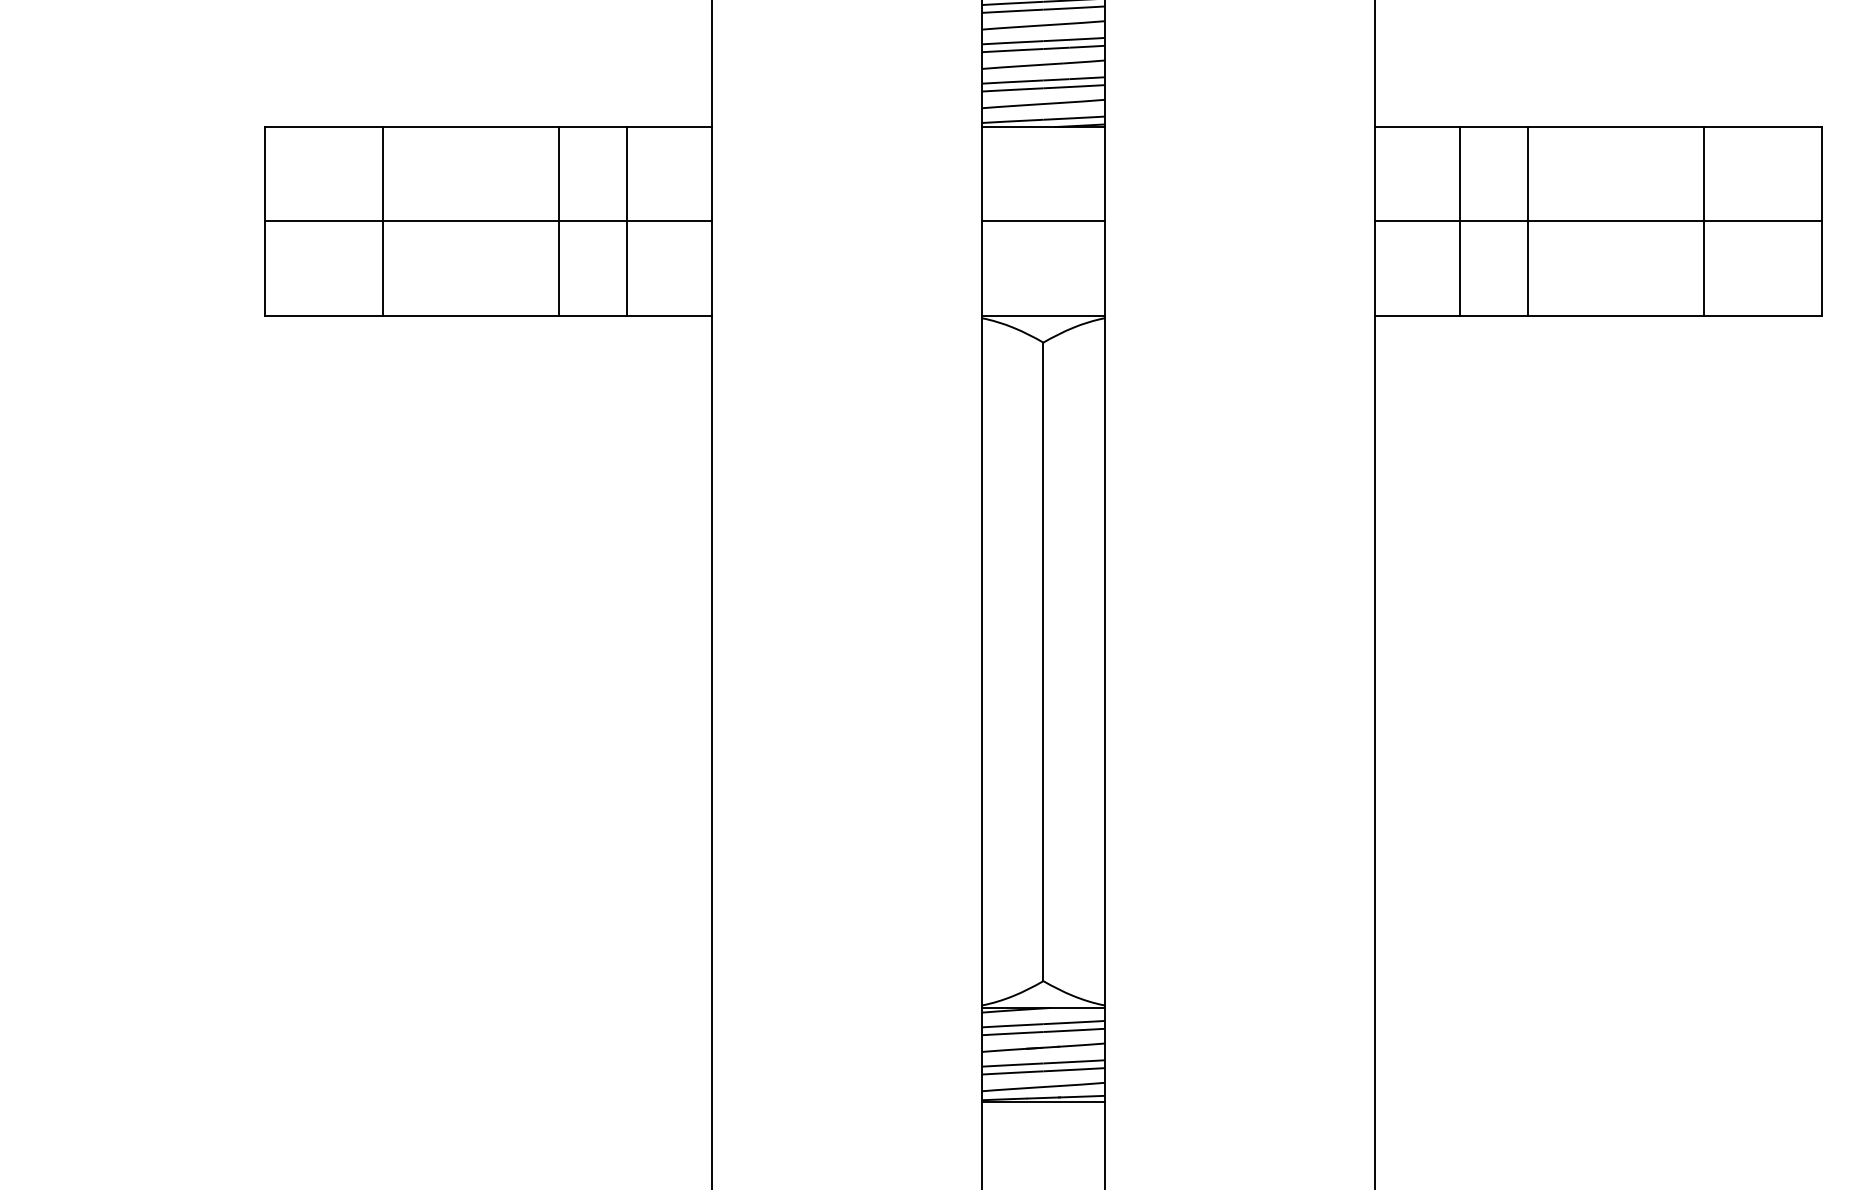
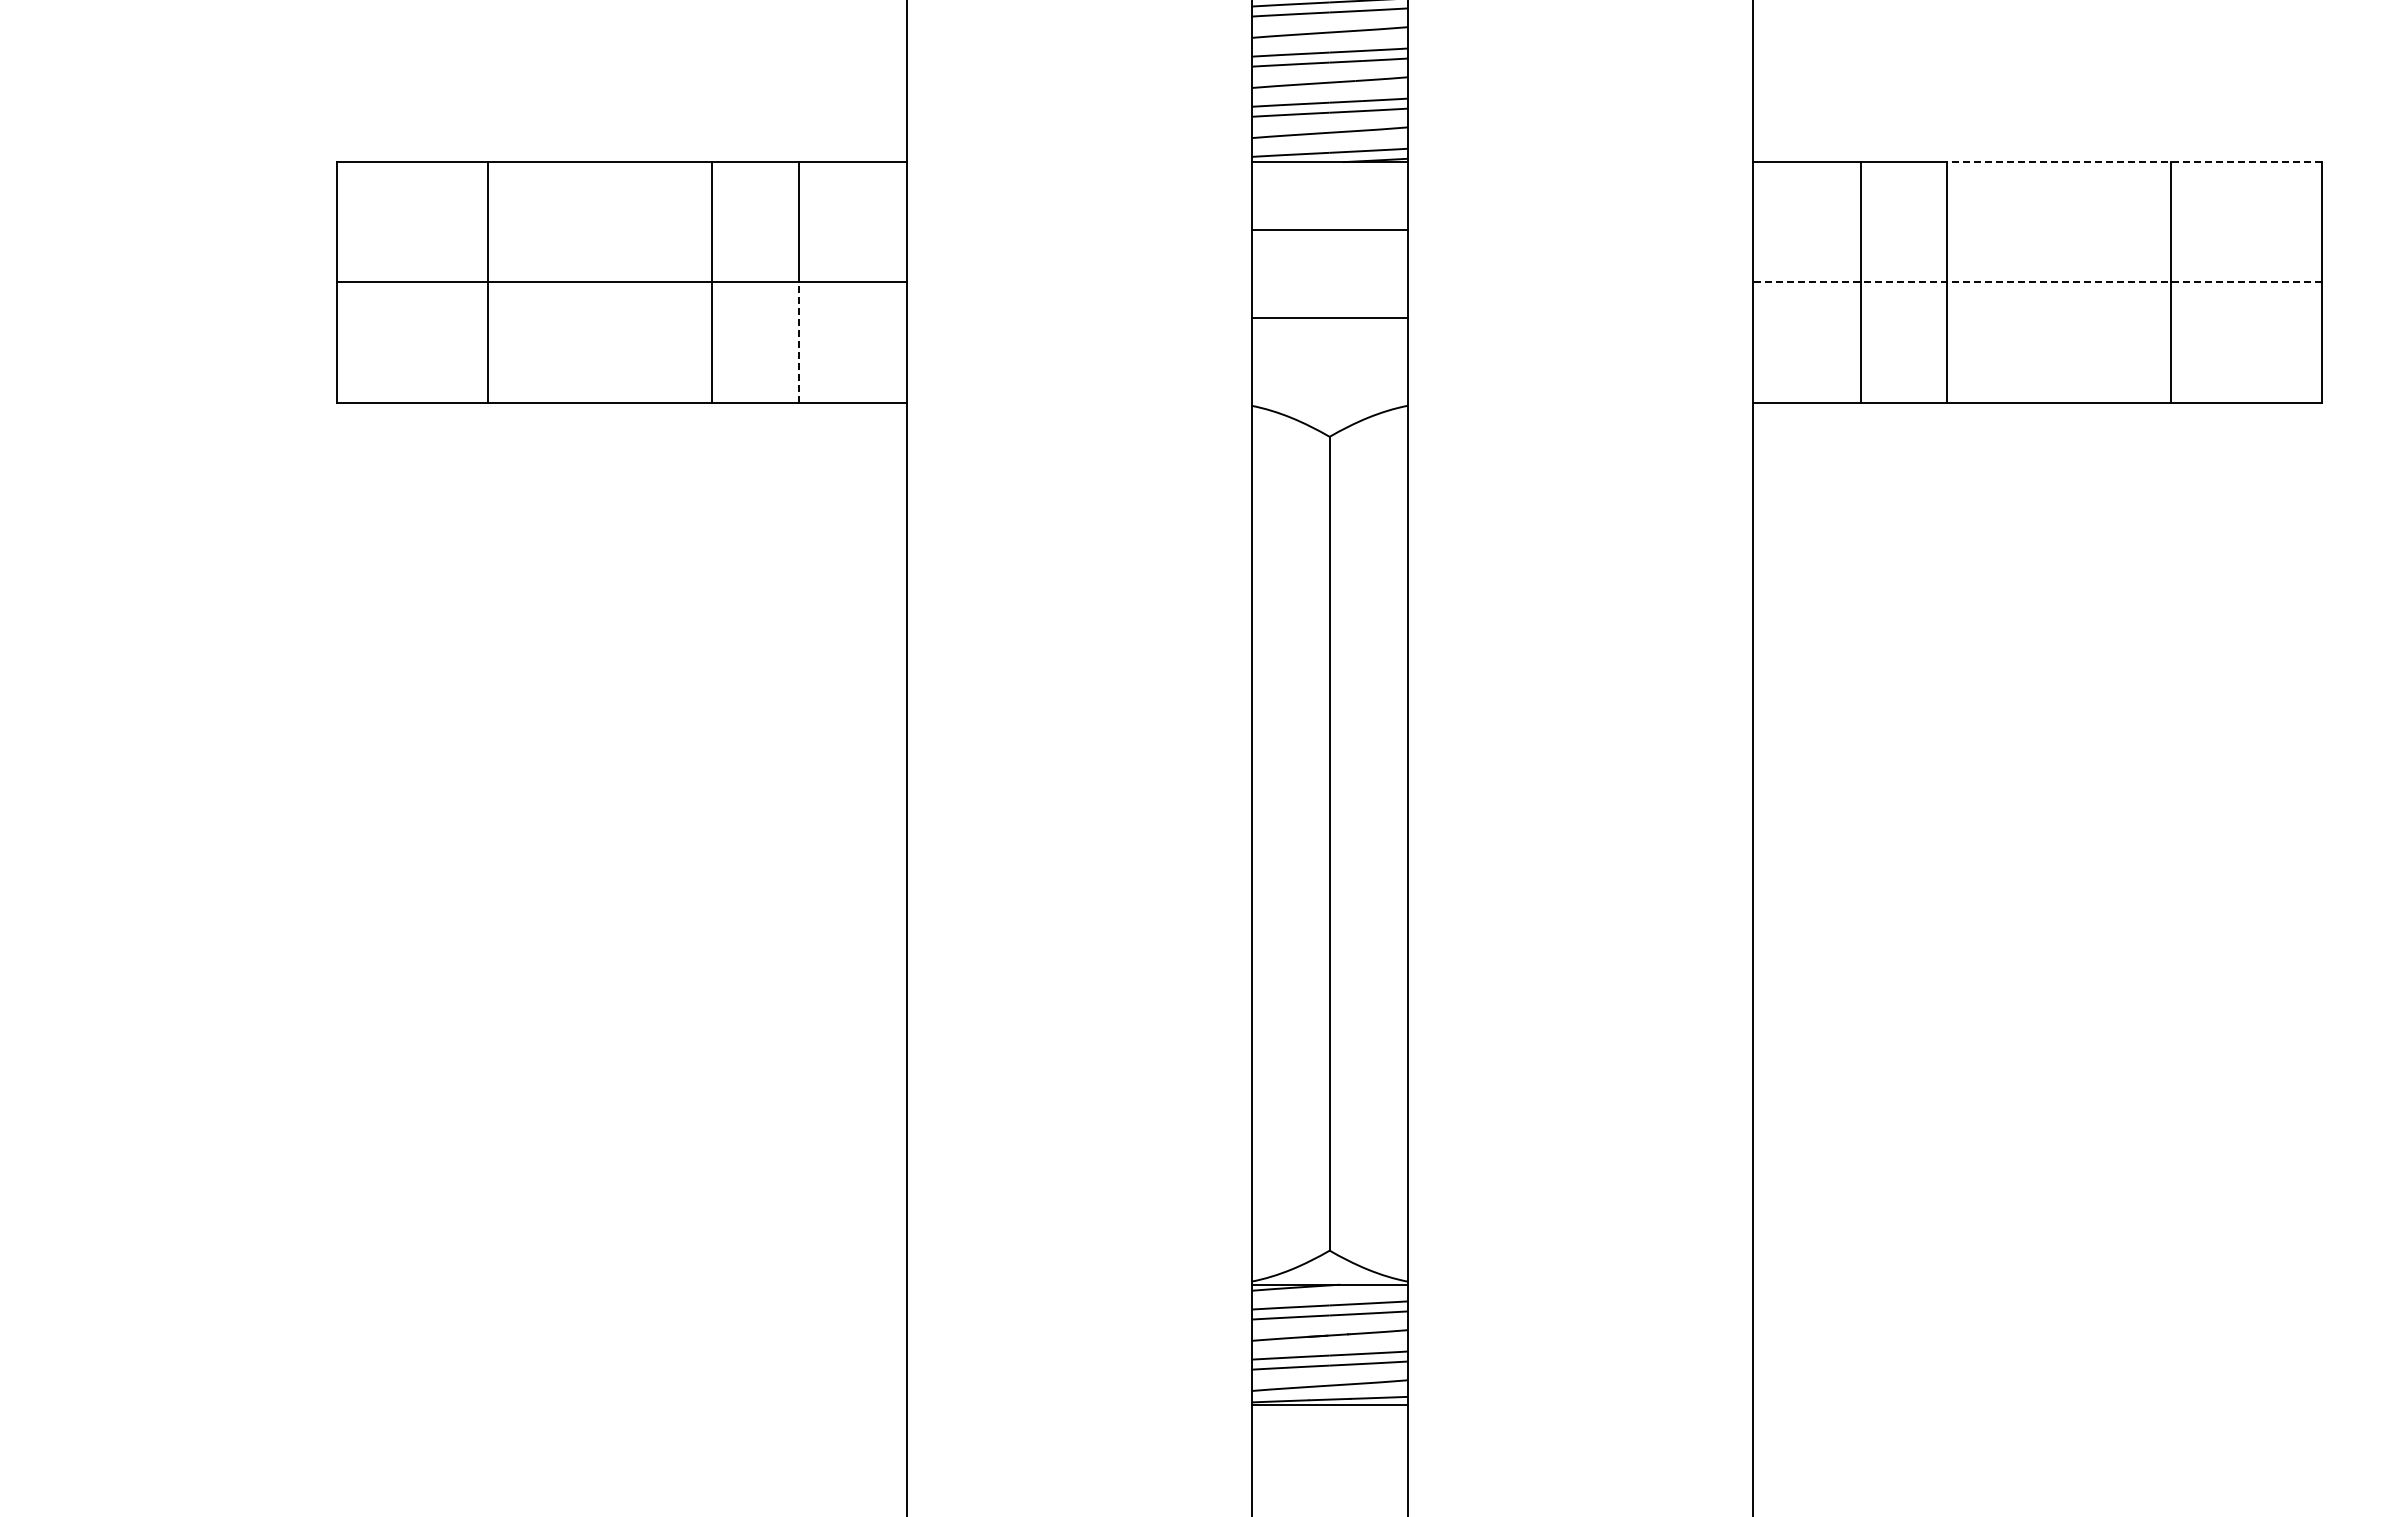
line: (1674, 127) -> (2134, 162), solid -> dashed
line: (1043, 221) -> (1329, 230), moved
line: (1598, 221) -> (2037, 282), solid -> dashed
line: (626, 268) -> (798, 342), solid -> dashed
line: (1043, 315) -> (1329, 317), moved

